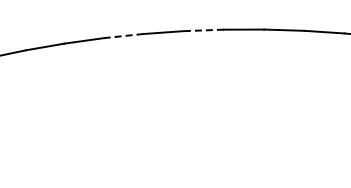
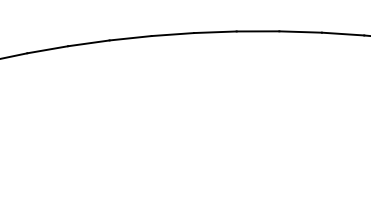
line: (203, 30) -> (215, 32), dashed -> solid
line: (123, 36) -> (130, 38), dashed -> solid

